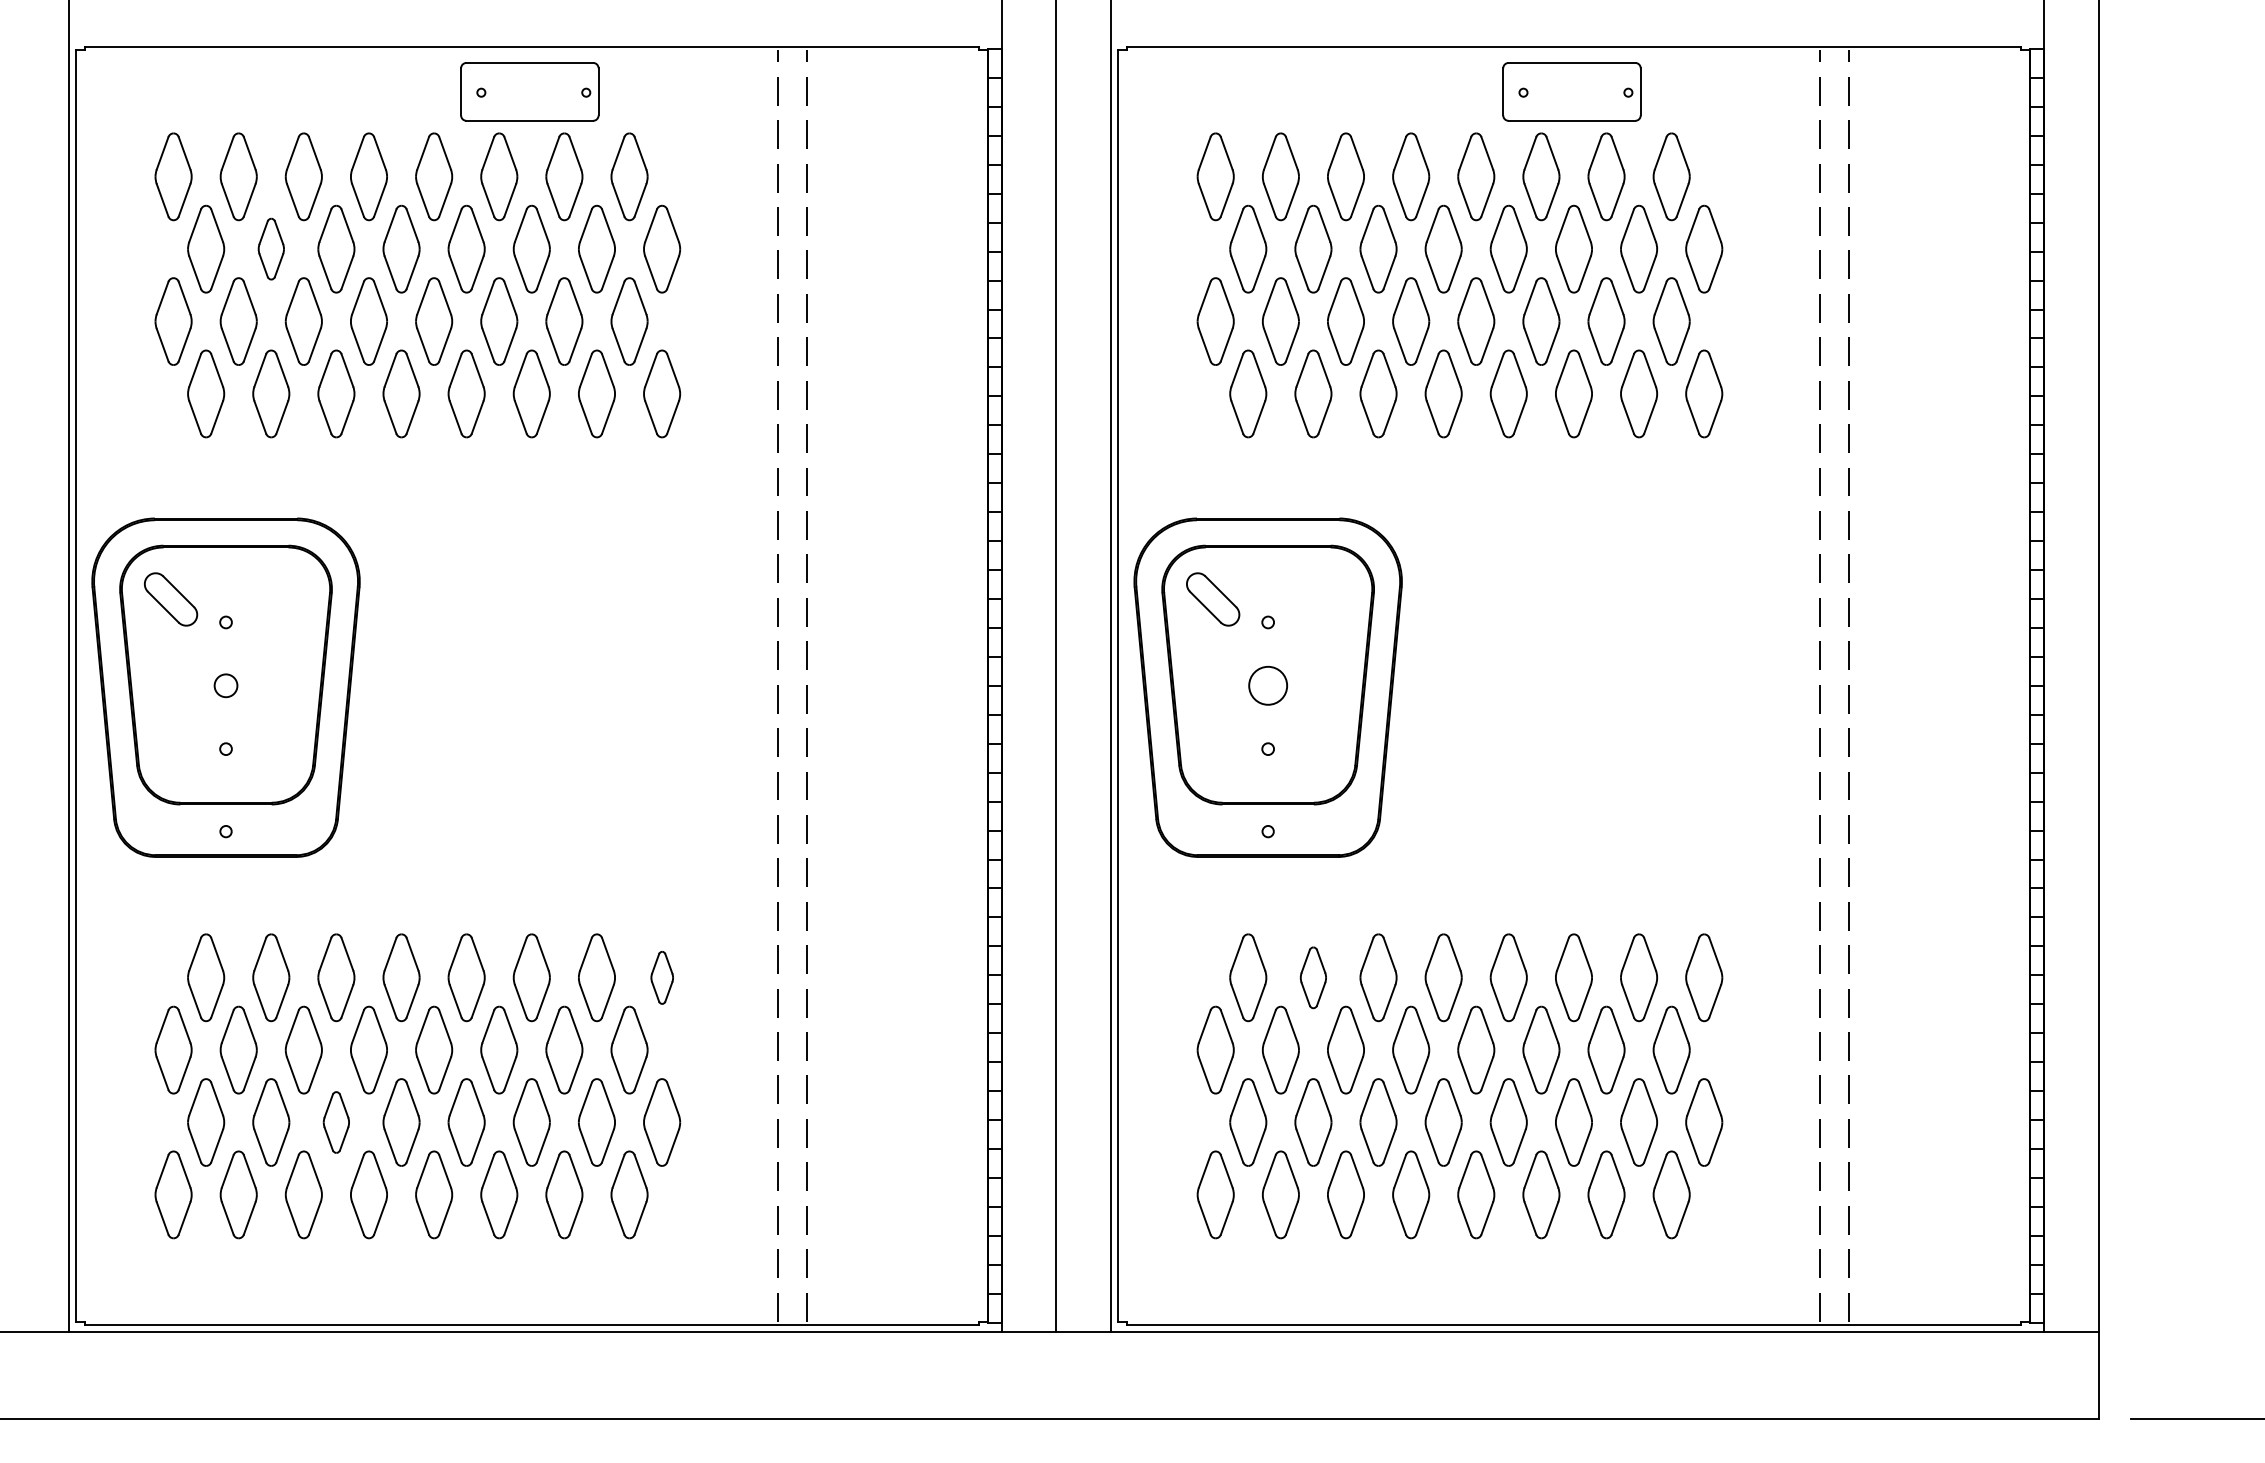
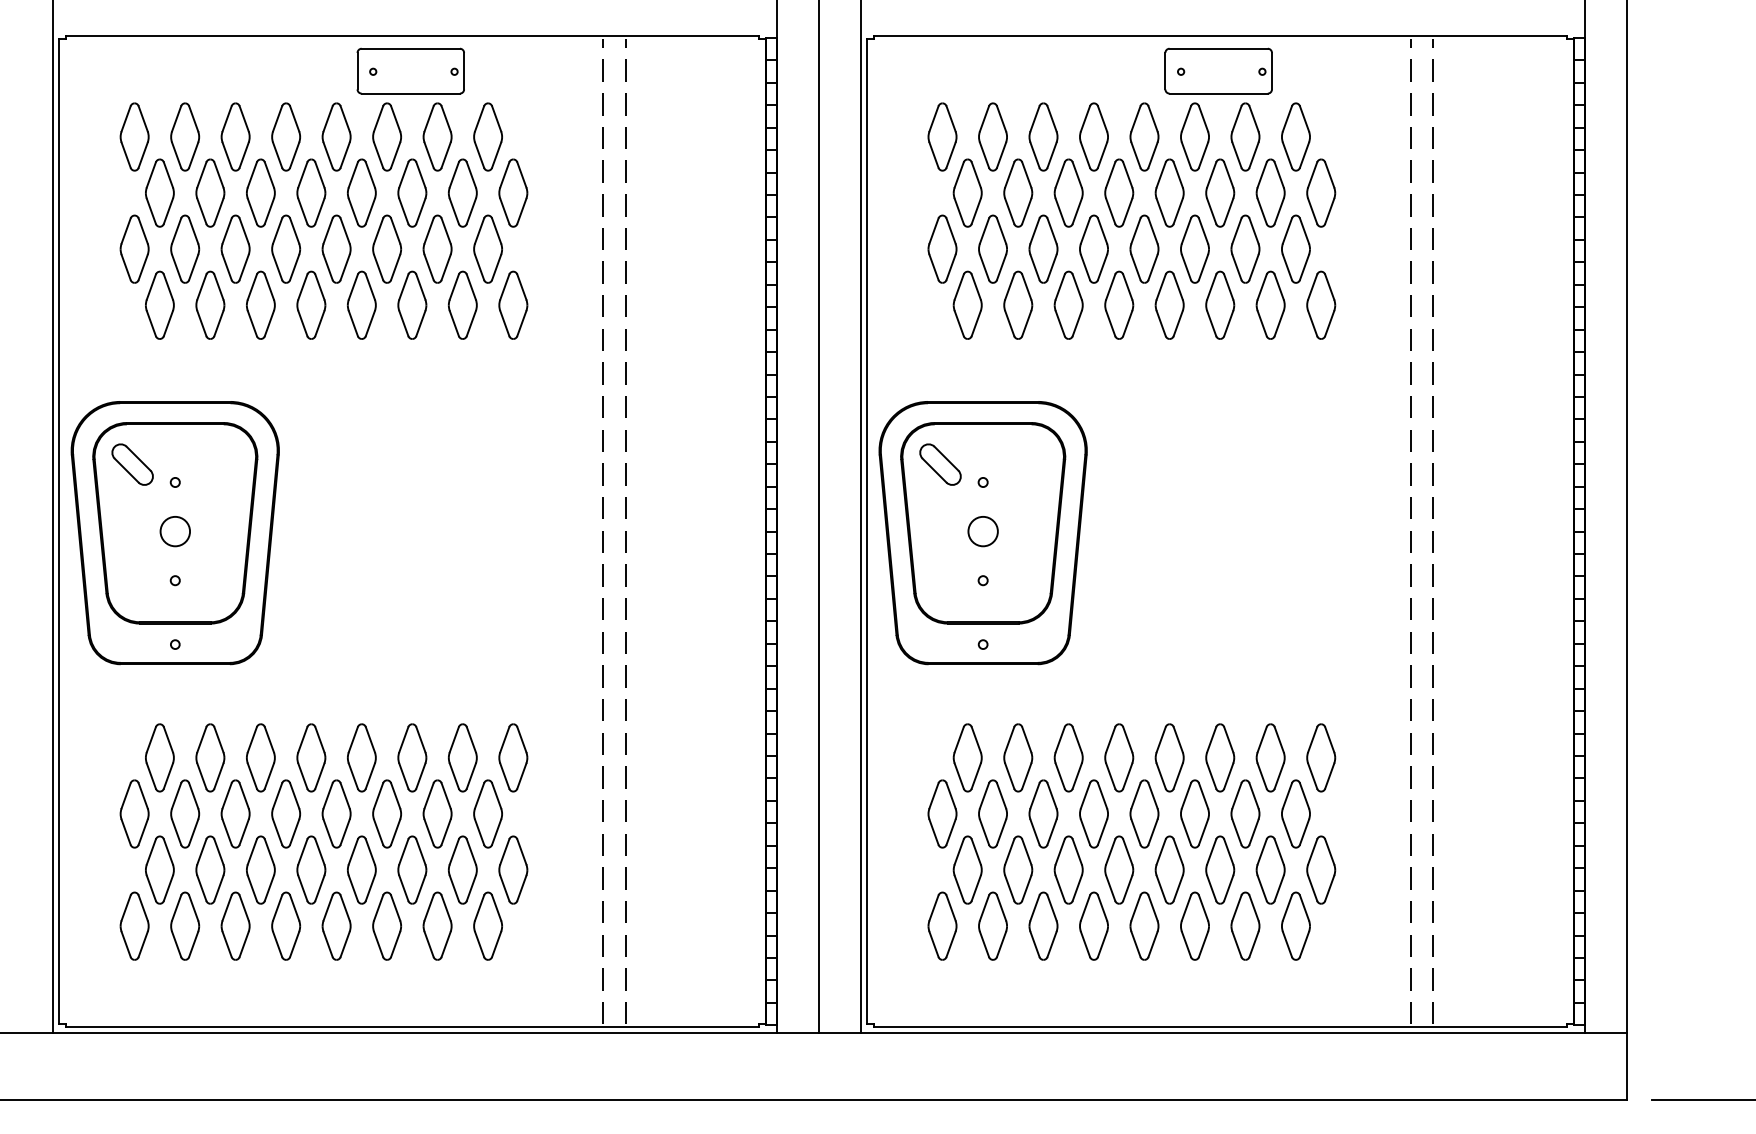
part: (271, 248) -> (210, 192), size x1.43
circle: (226, 685) -> (175, 531), size x1.67
part: (662, 977) -> (513, 757), size x1.67
part: (1313, 977) -> (1018, 757), size x1.43
part: (336, 1122) -> (260, 870), size x1.43

